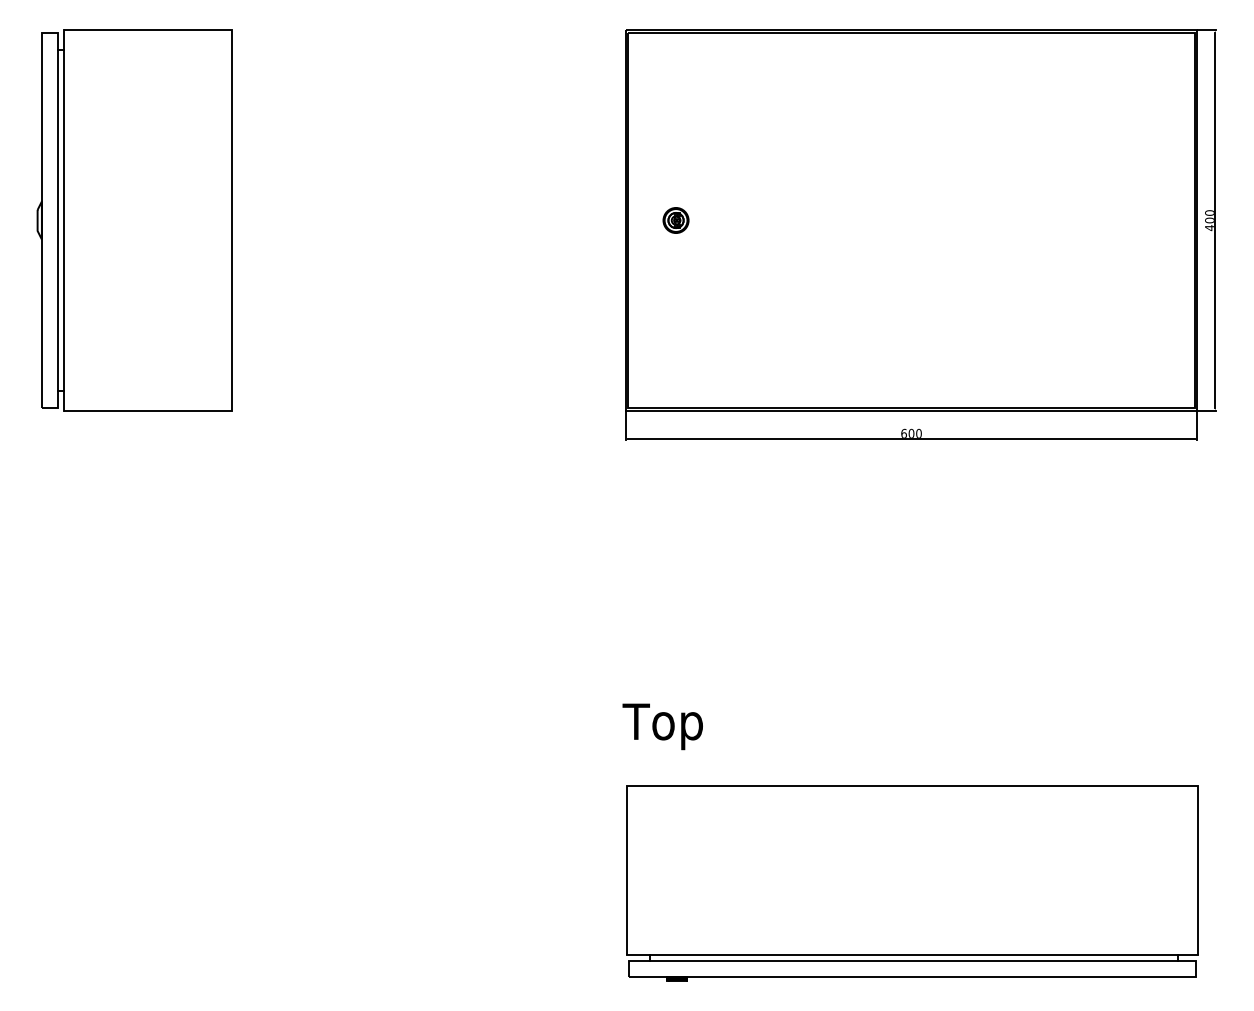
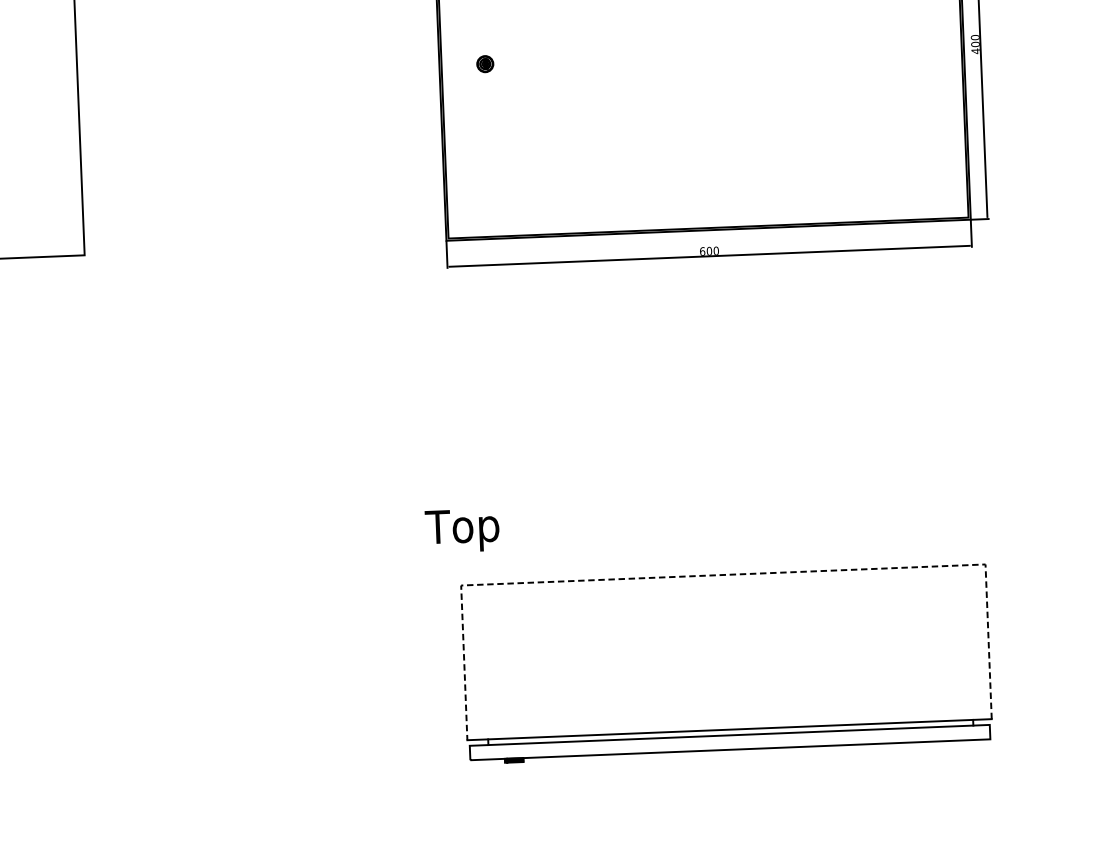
part: (675, 220) -> (484, 64), size x0.7
text: (662, 726) -> (462, 530), moved
line: (912, 786) -> (723, 575), solid -> dashed

